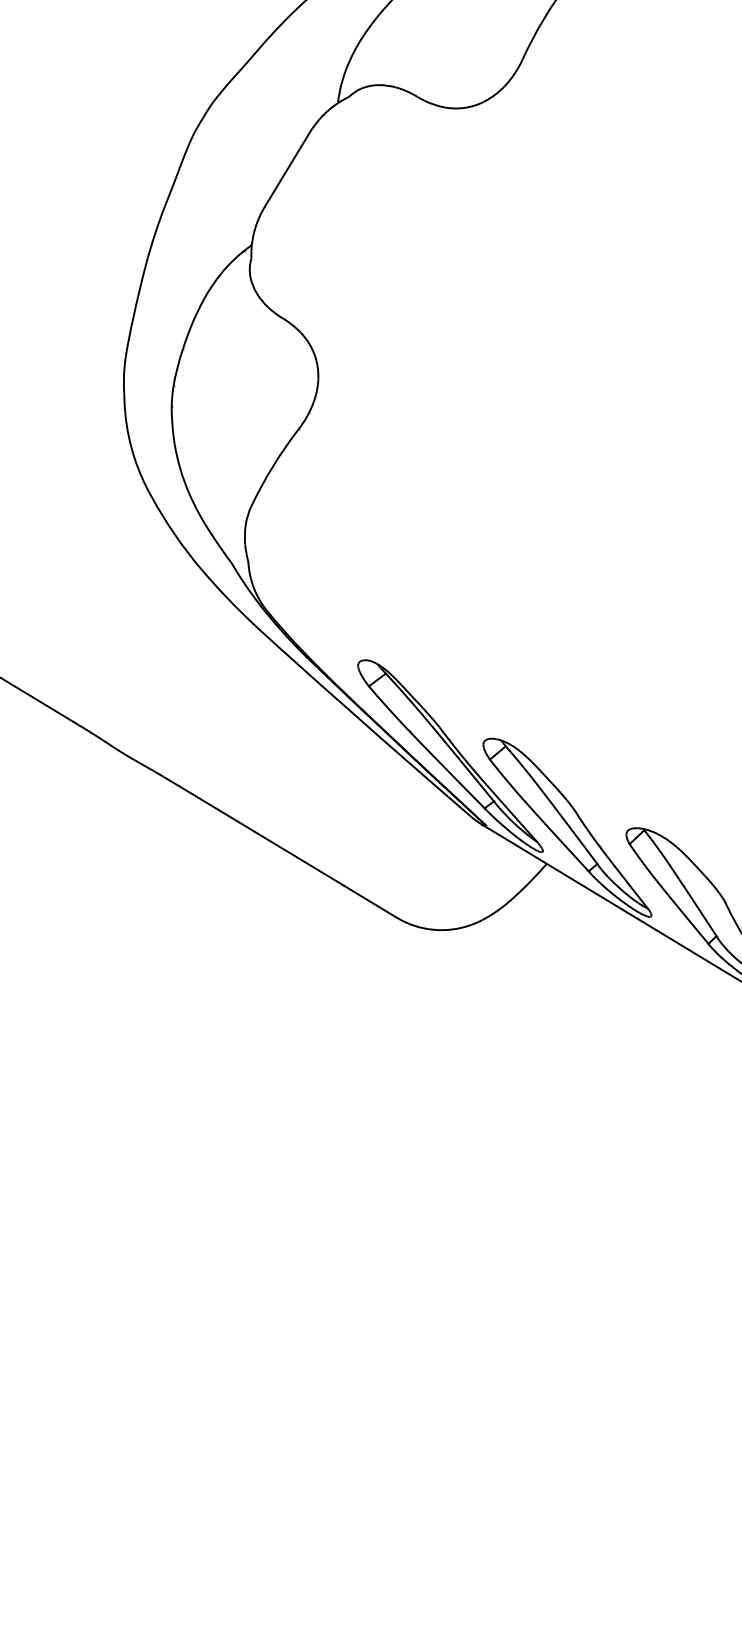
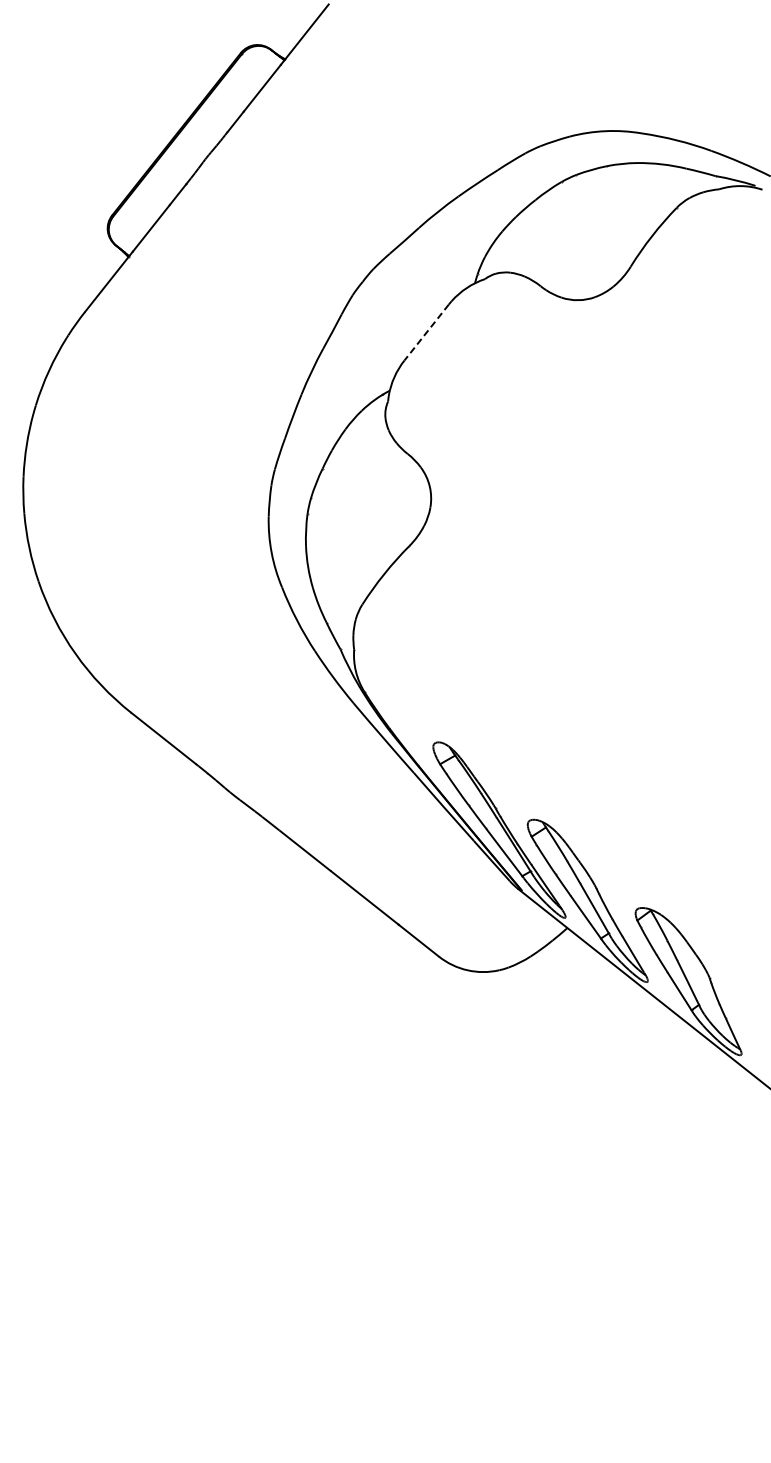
line: (287, 169) -> (426, 332), solid -> dashed

